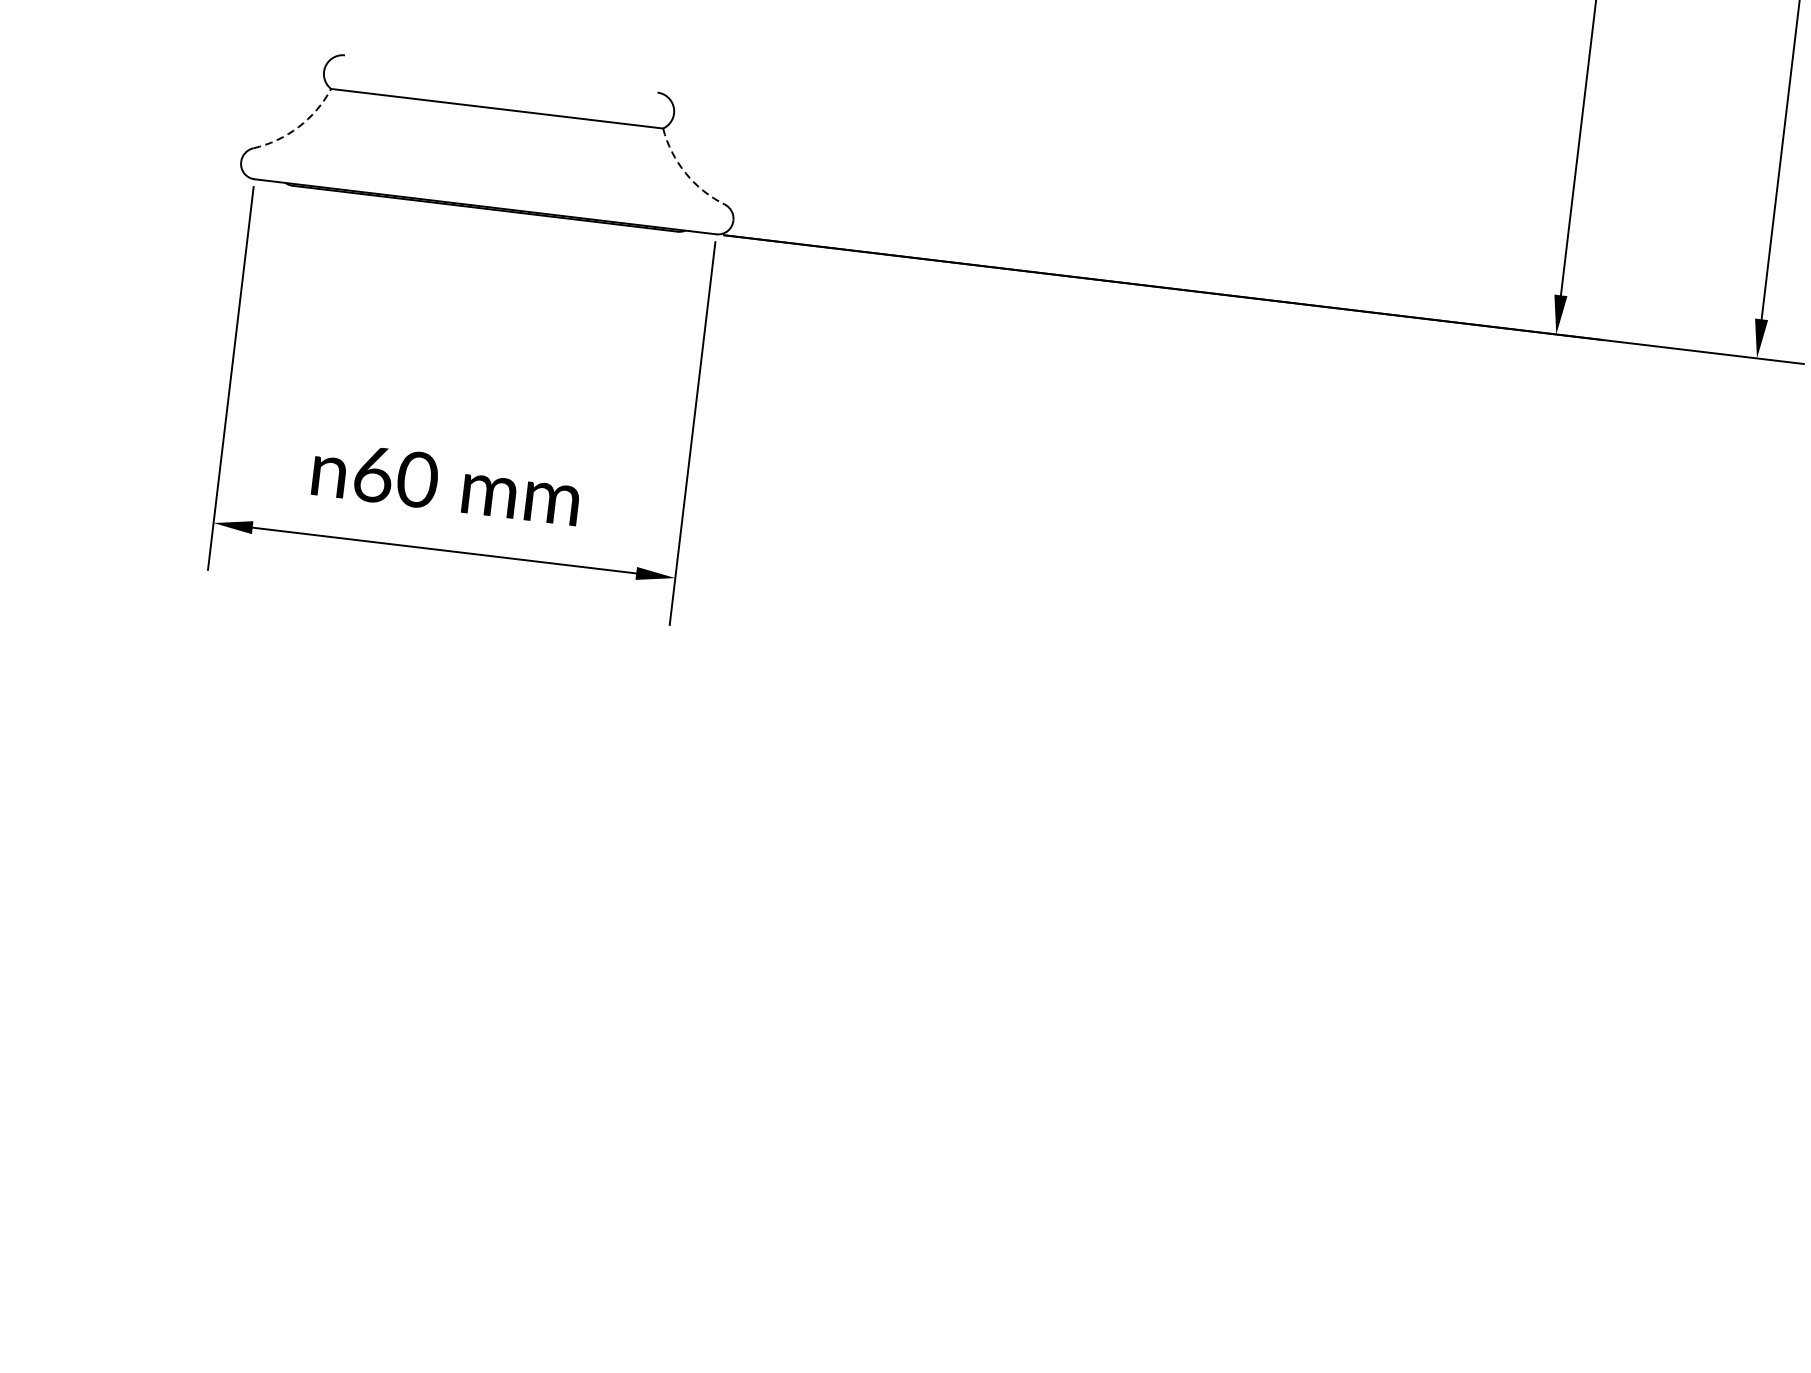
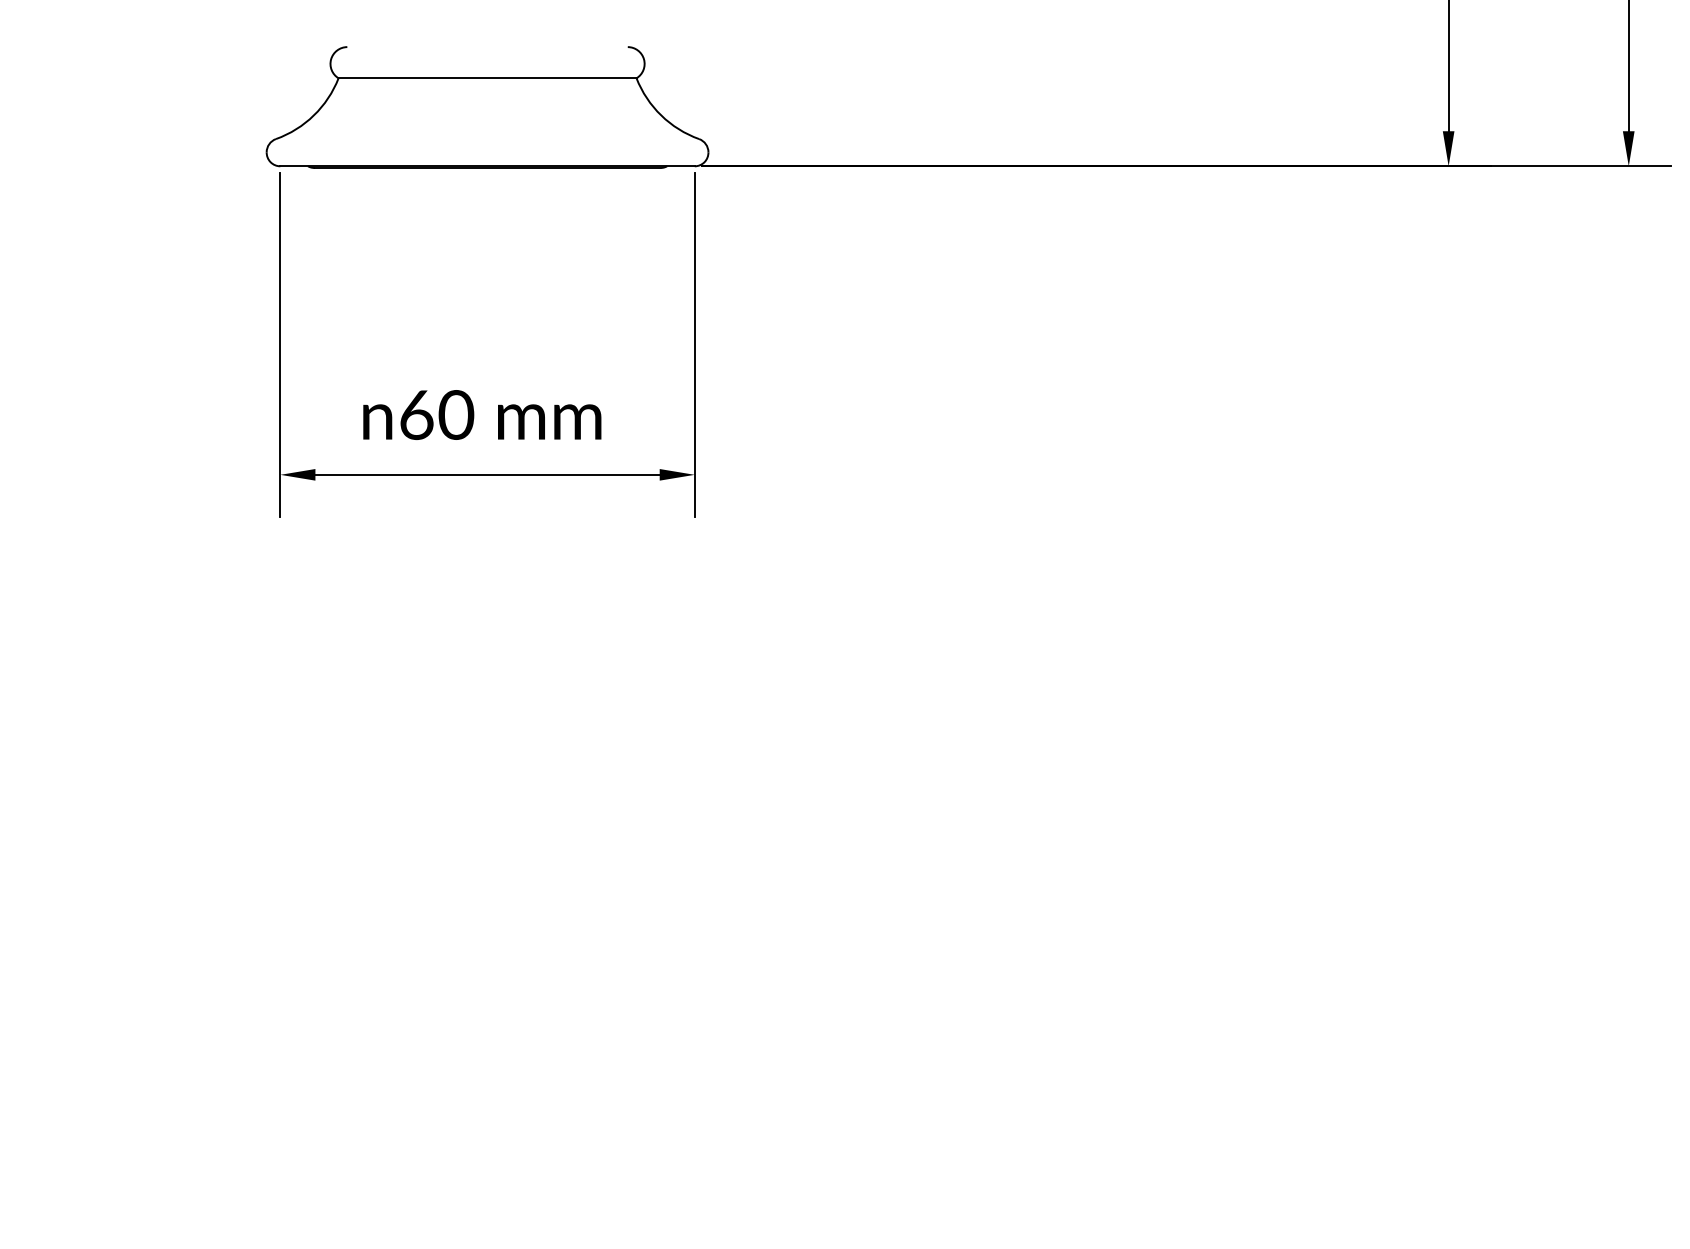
arc: (298, 127) -> (313, 115), dashed -> solid
arc: (685, 173) -> (661, 115), dashed -> solid

